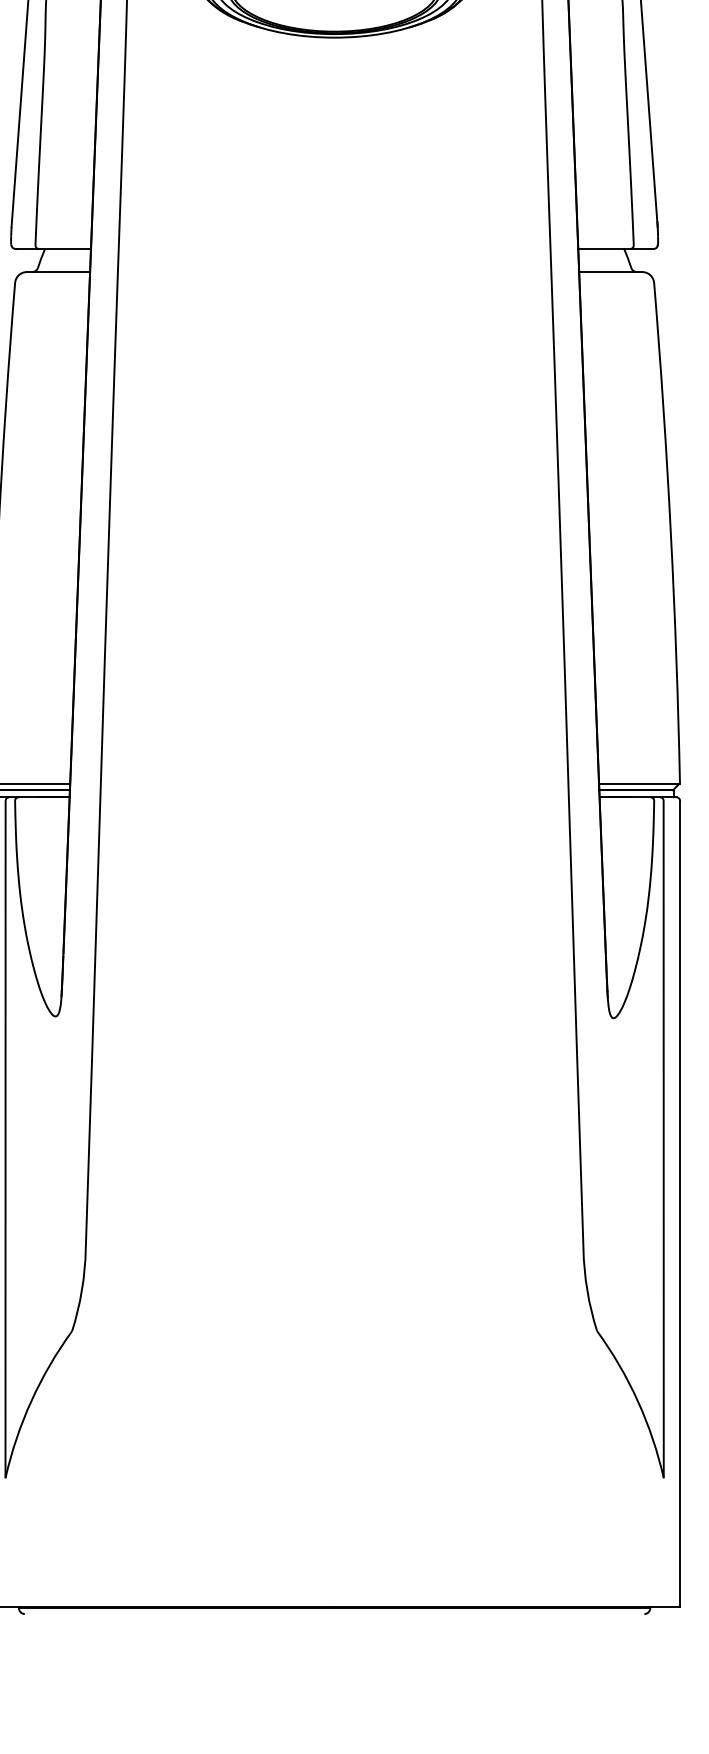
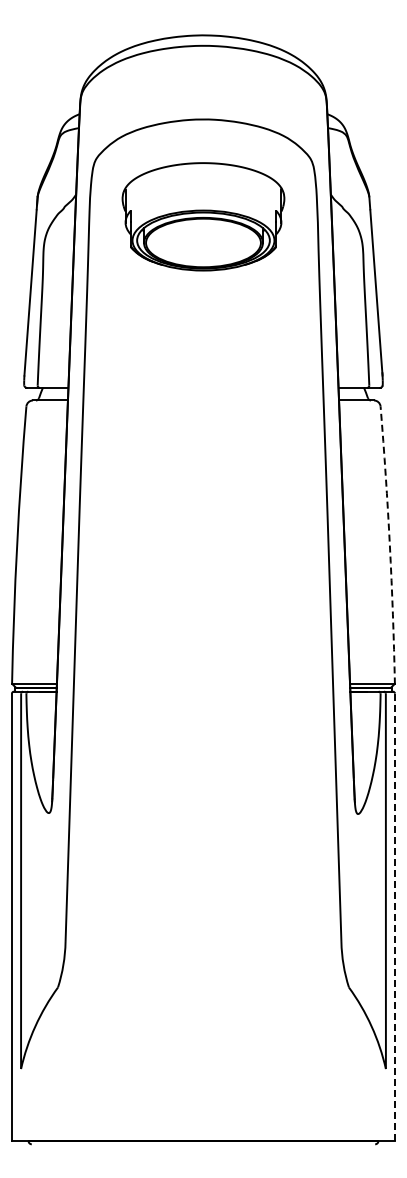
arc: (670, 533) -> (389, 545), solid -> dashed
line: (679, 1204) -> (394, 917), solid -> dashed

